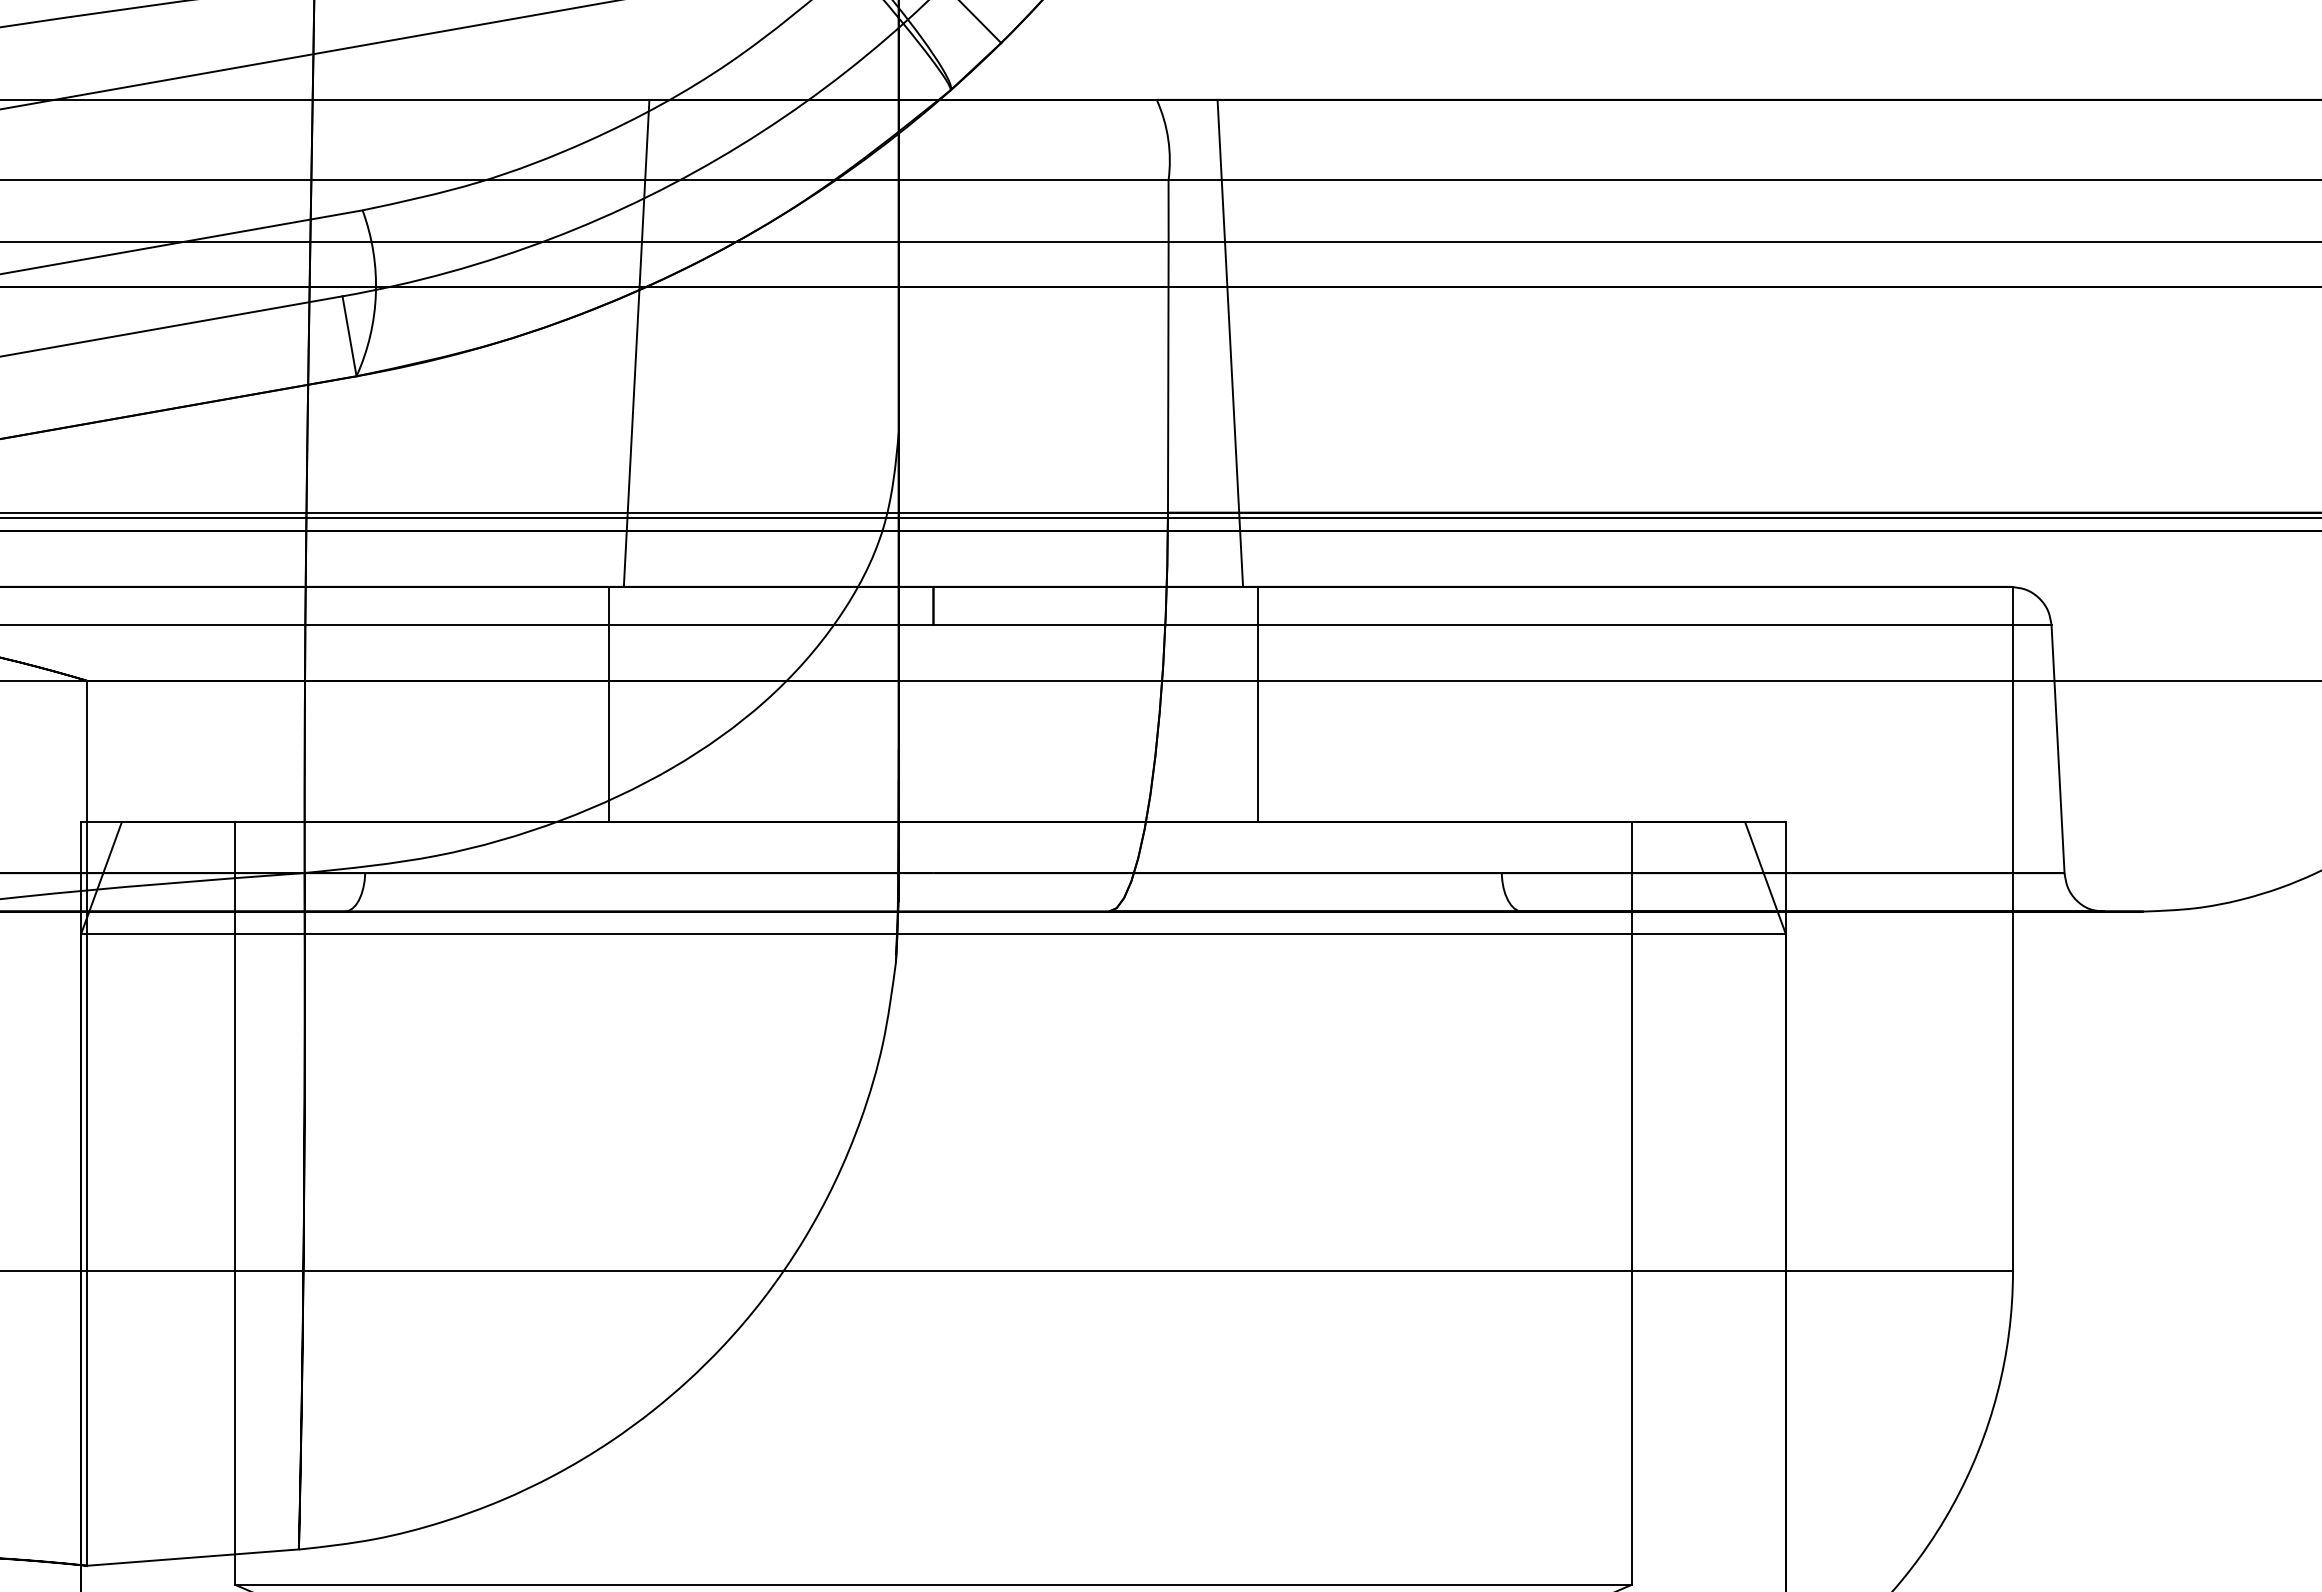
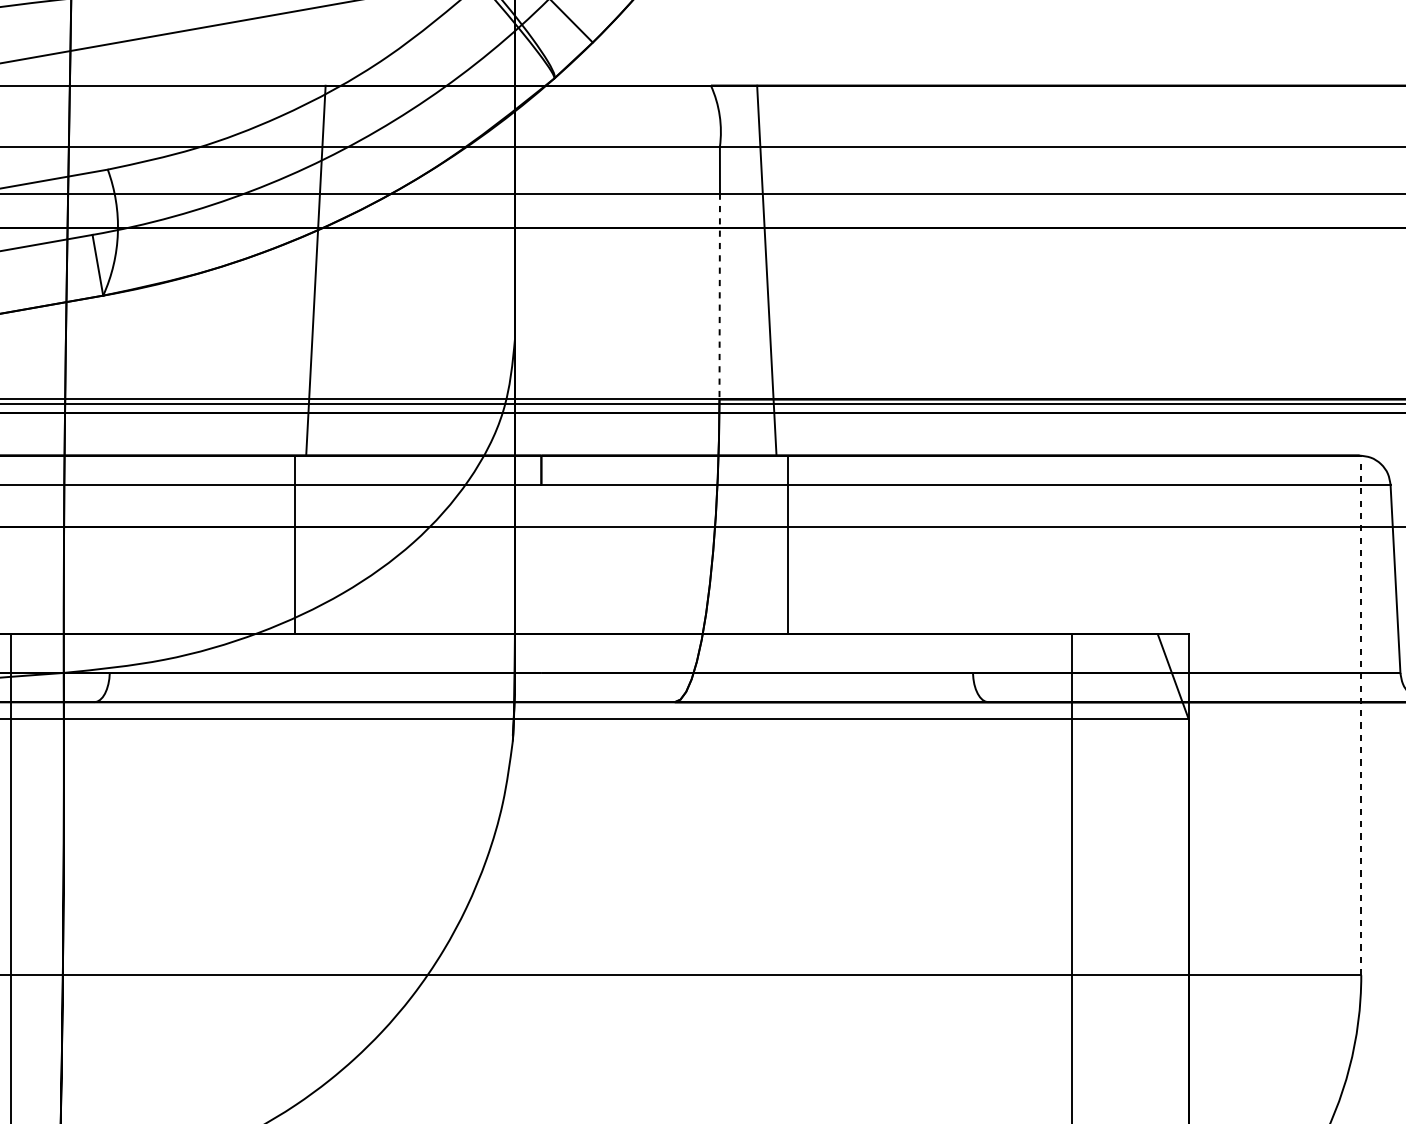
line: (1168, 377) -> (719, 296), solid -> dashed
line: (2013, 928) -> (1361, 715), solid -> dashed

